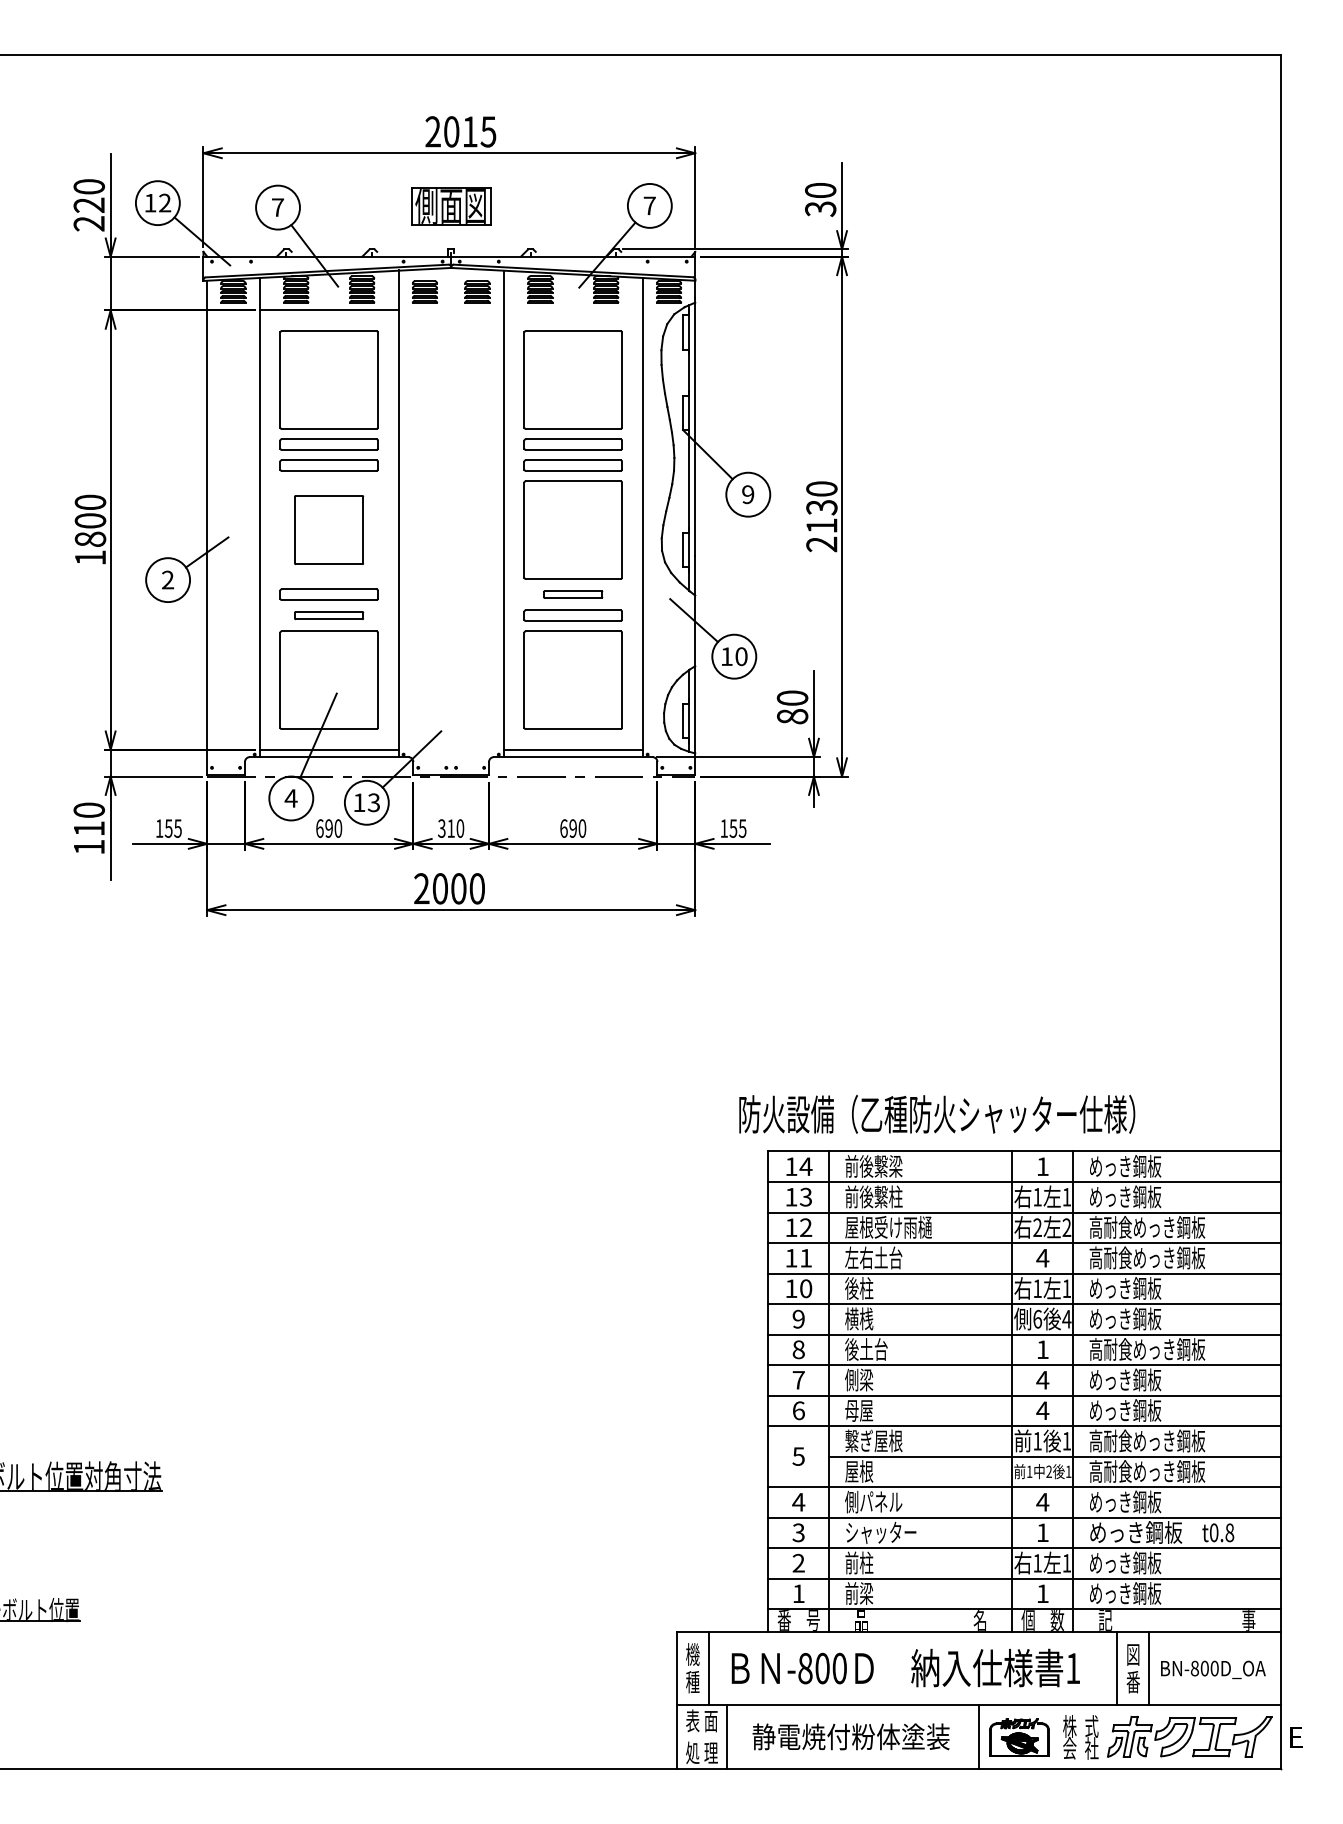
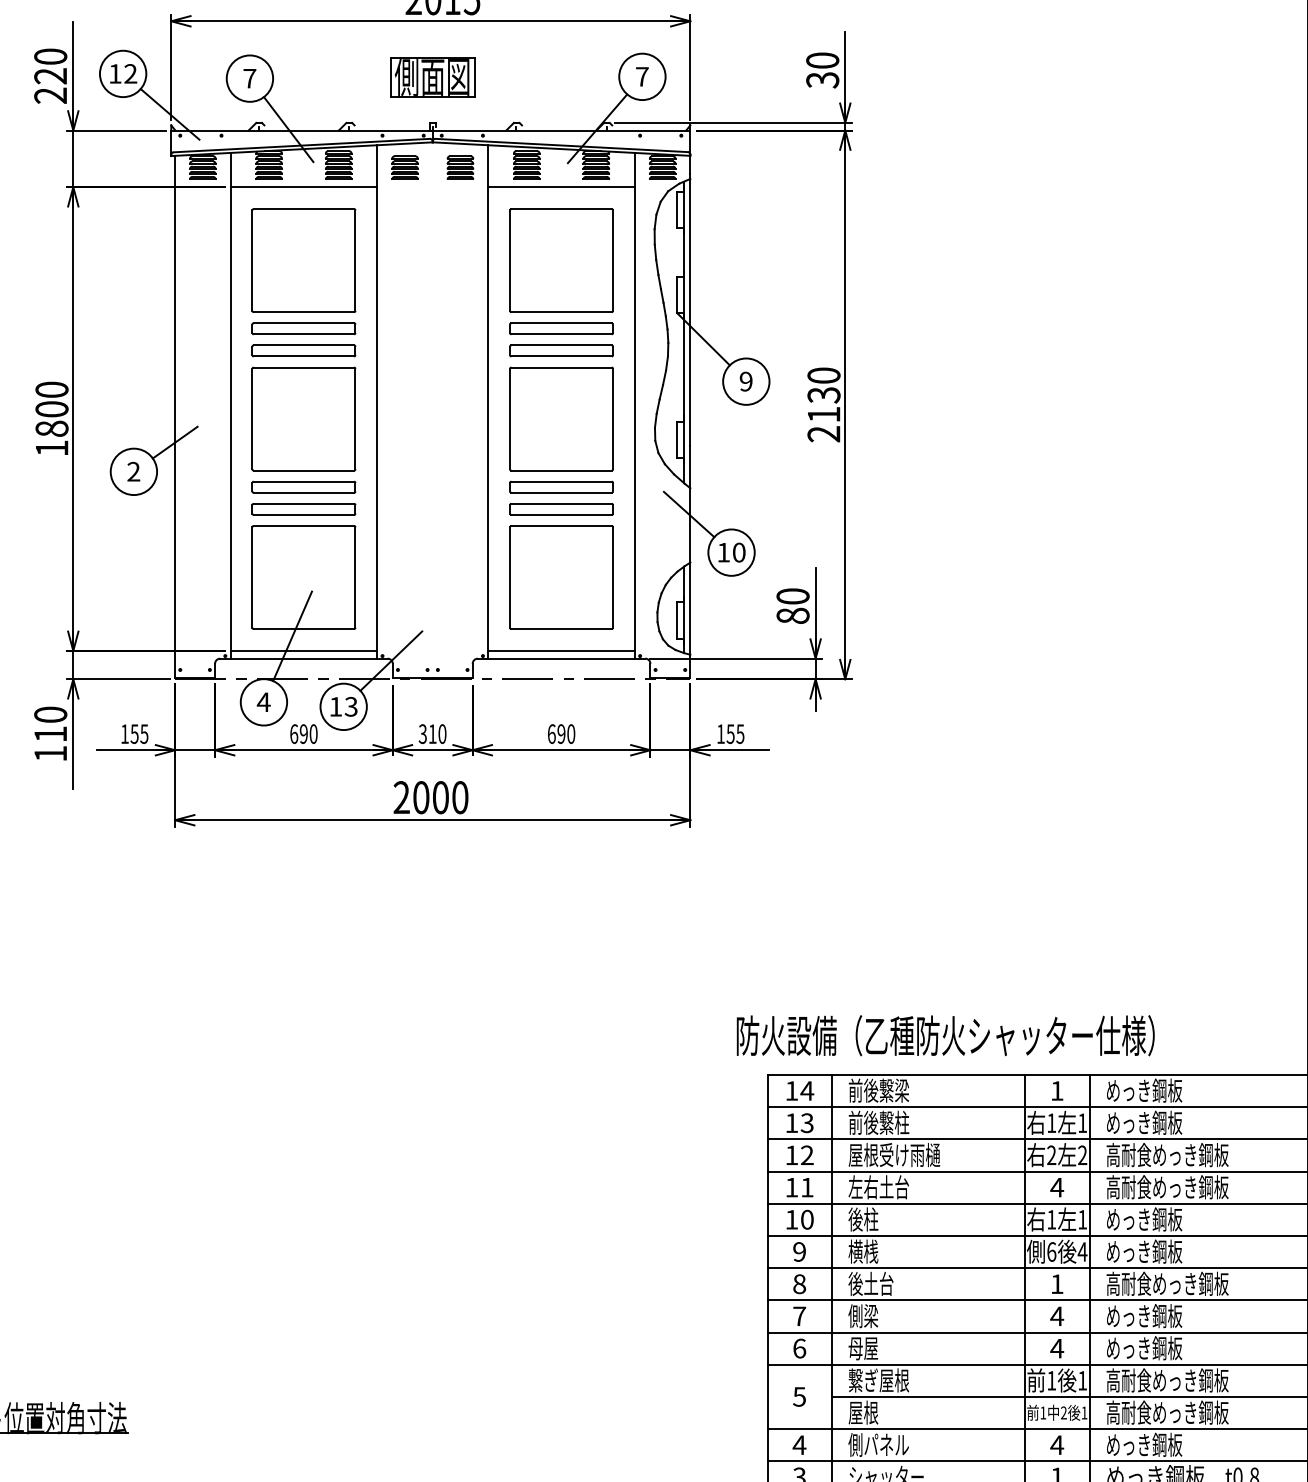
line: (572, 310) -> (560, 187), added
part: (328, 529) -> (303, 418), size x1.43
part: (572, 594) -> (560, 487), size x1.67
part: (328, 615) -> (303, 509), size x1.43

